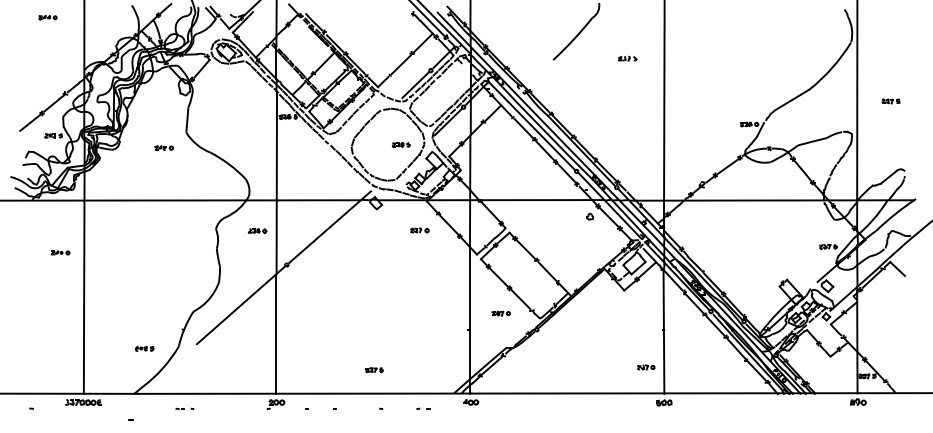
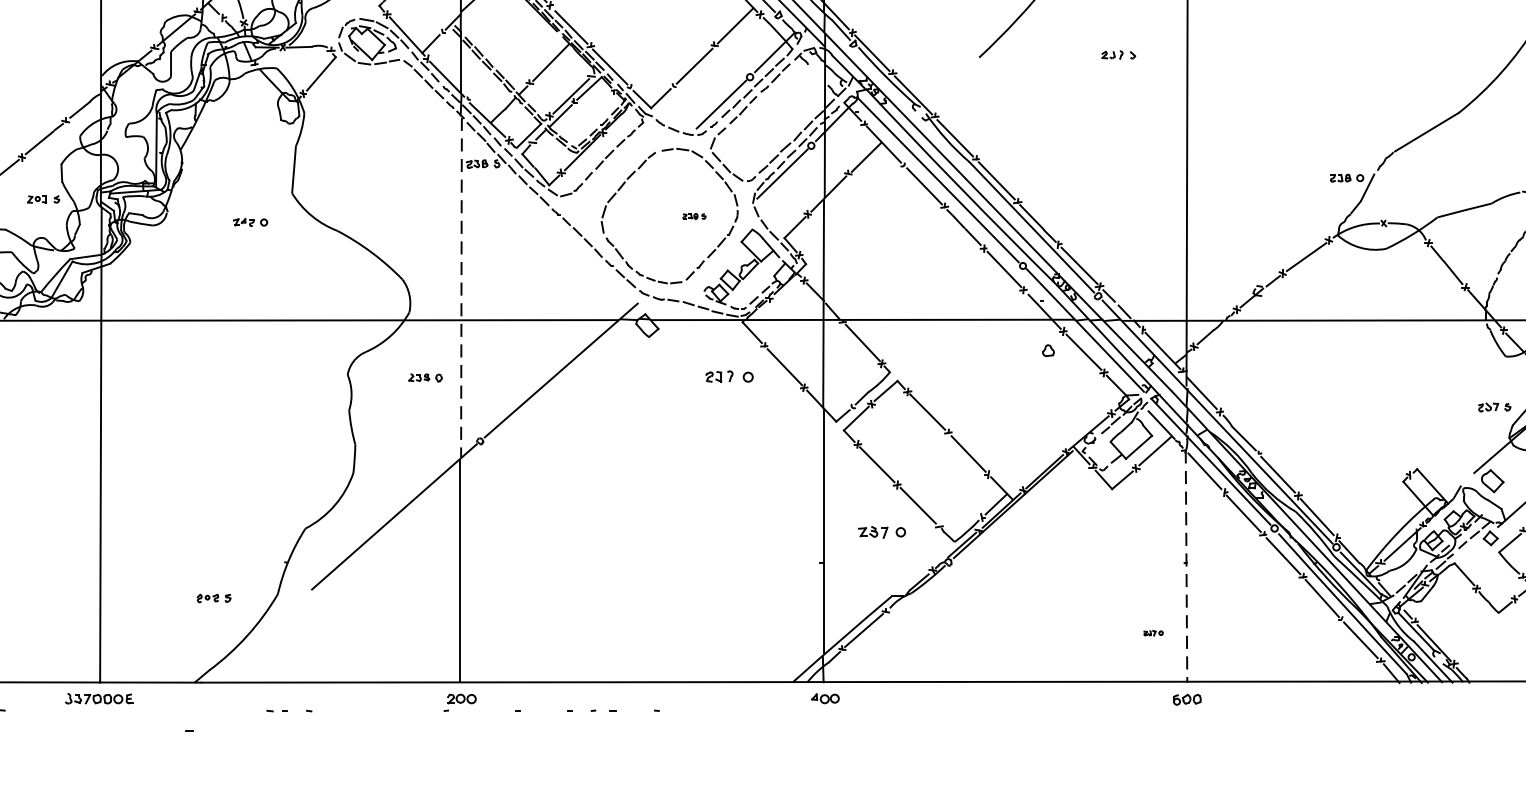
part: (400, 144) -> (693, 215), size x0.7
line: (276, 182) -> (460, 286), solid -> dashed
part: (419, 230) -> (728, 376), size x1.4
part: (60, 252) -> (56, 417), removed
part: (500, 313) -> (880, 532), size x1.4
line: (663, 332) -> (1185, 567), solid -> dashed
part: (646, 367) -> (1153, 633), size x0.6
part: (374, 370) -> (644, 638), removed
part: (184, 408) -> (288, 710), size x1.4
part: (423, 408) -> (603, 710), moved

